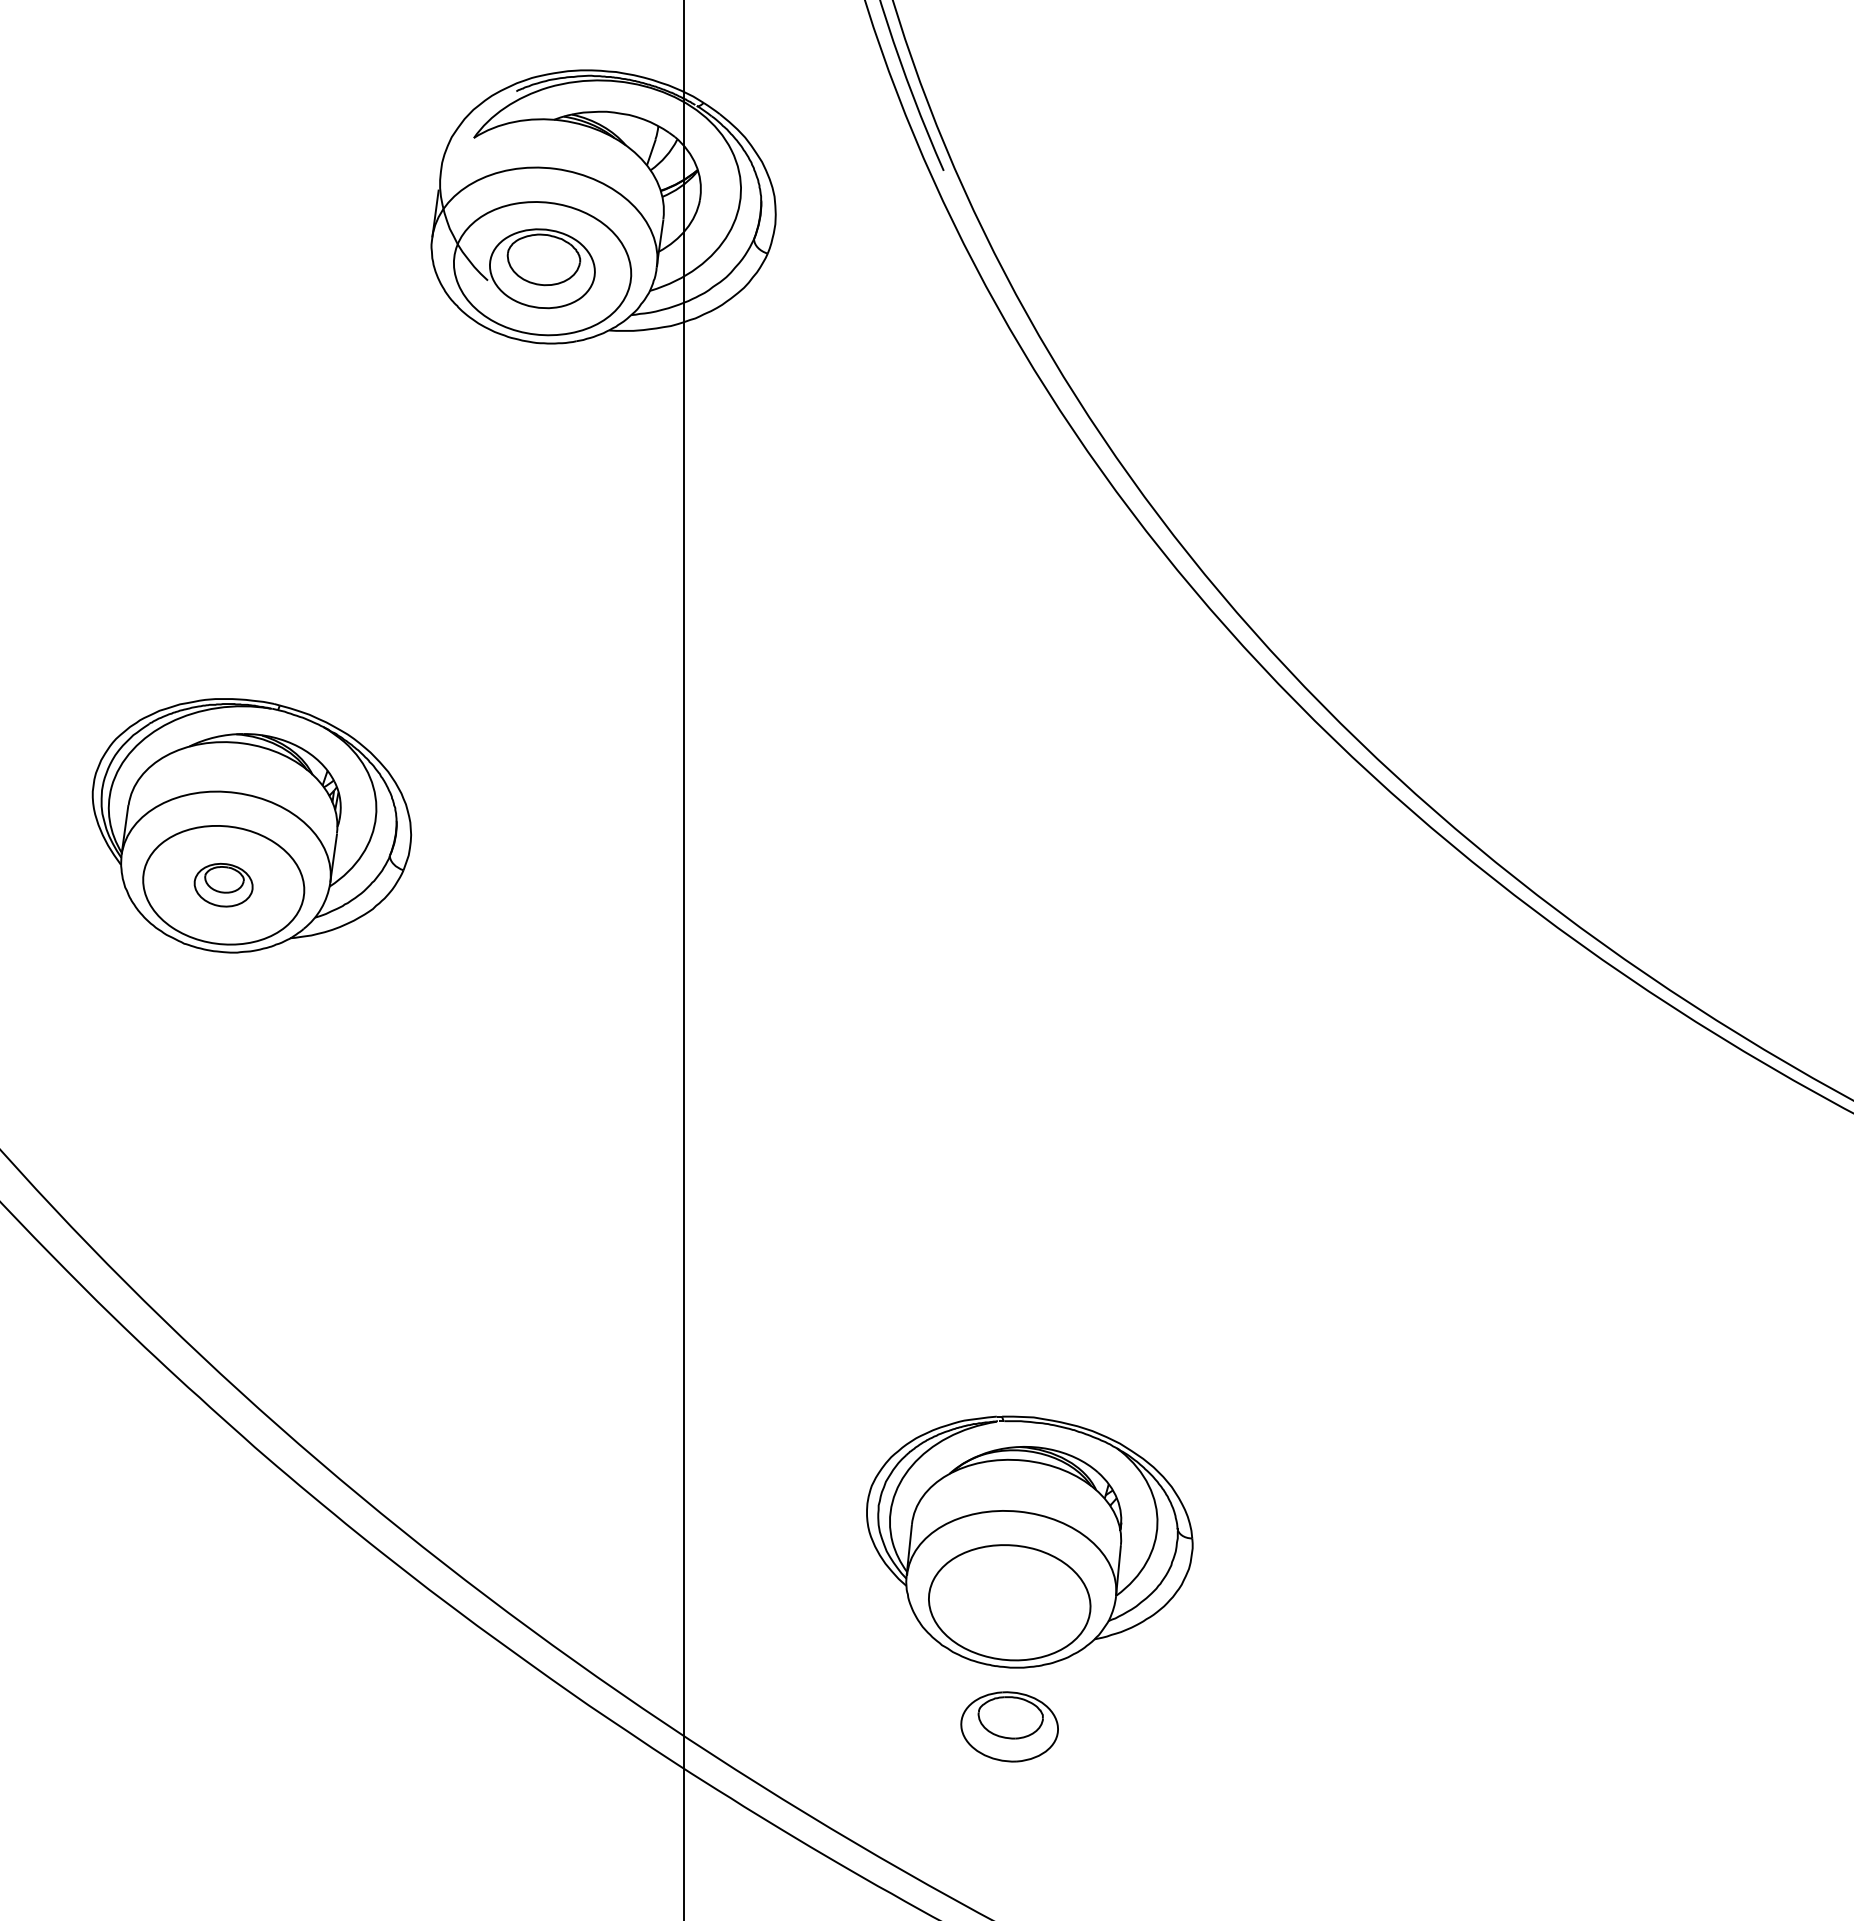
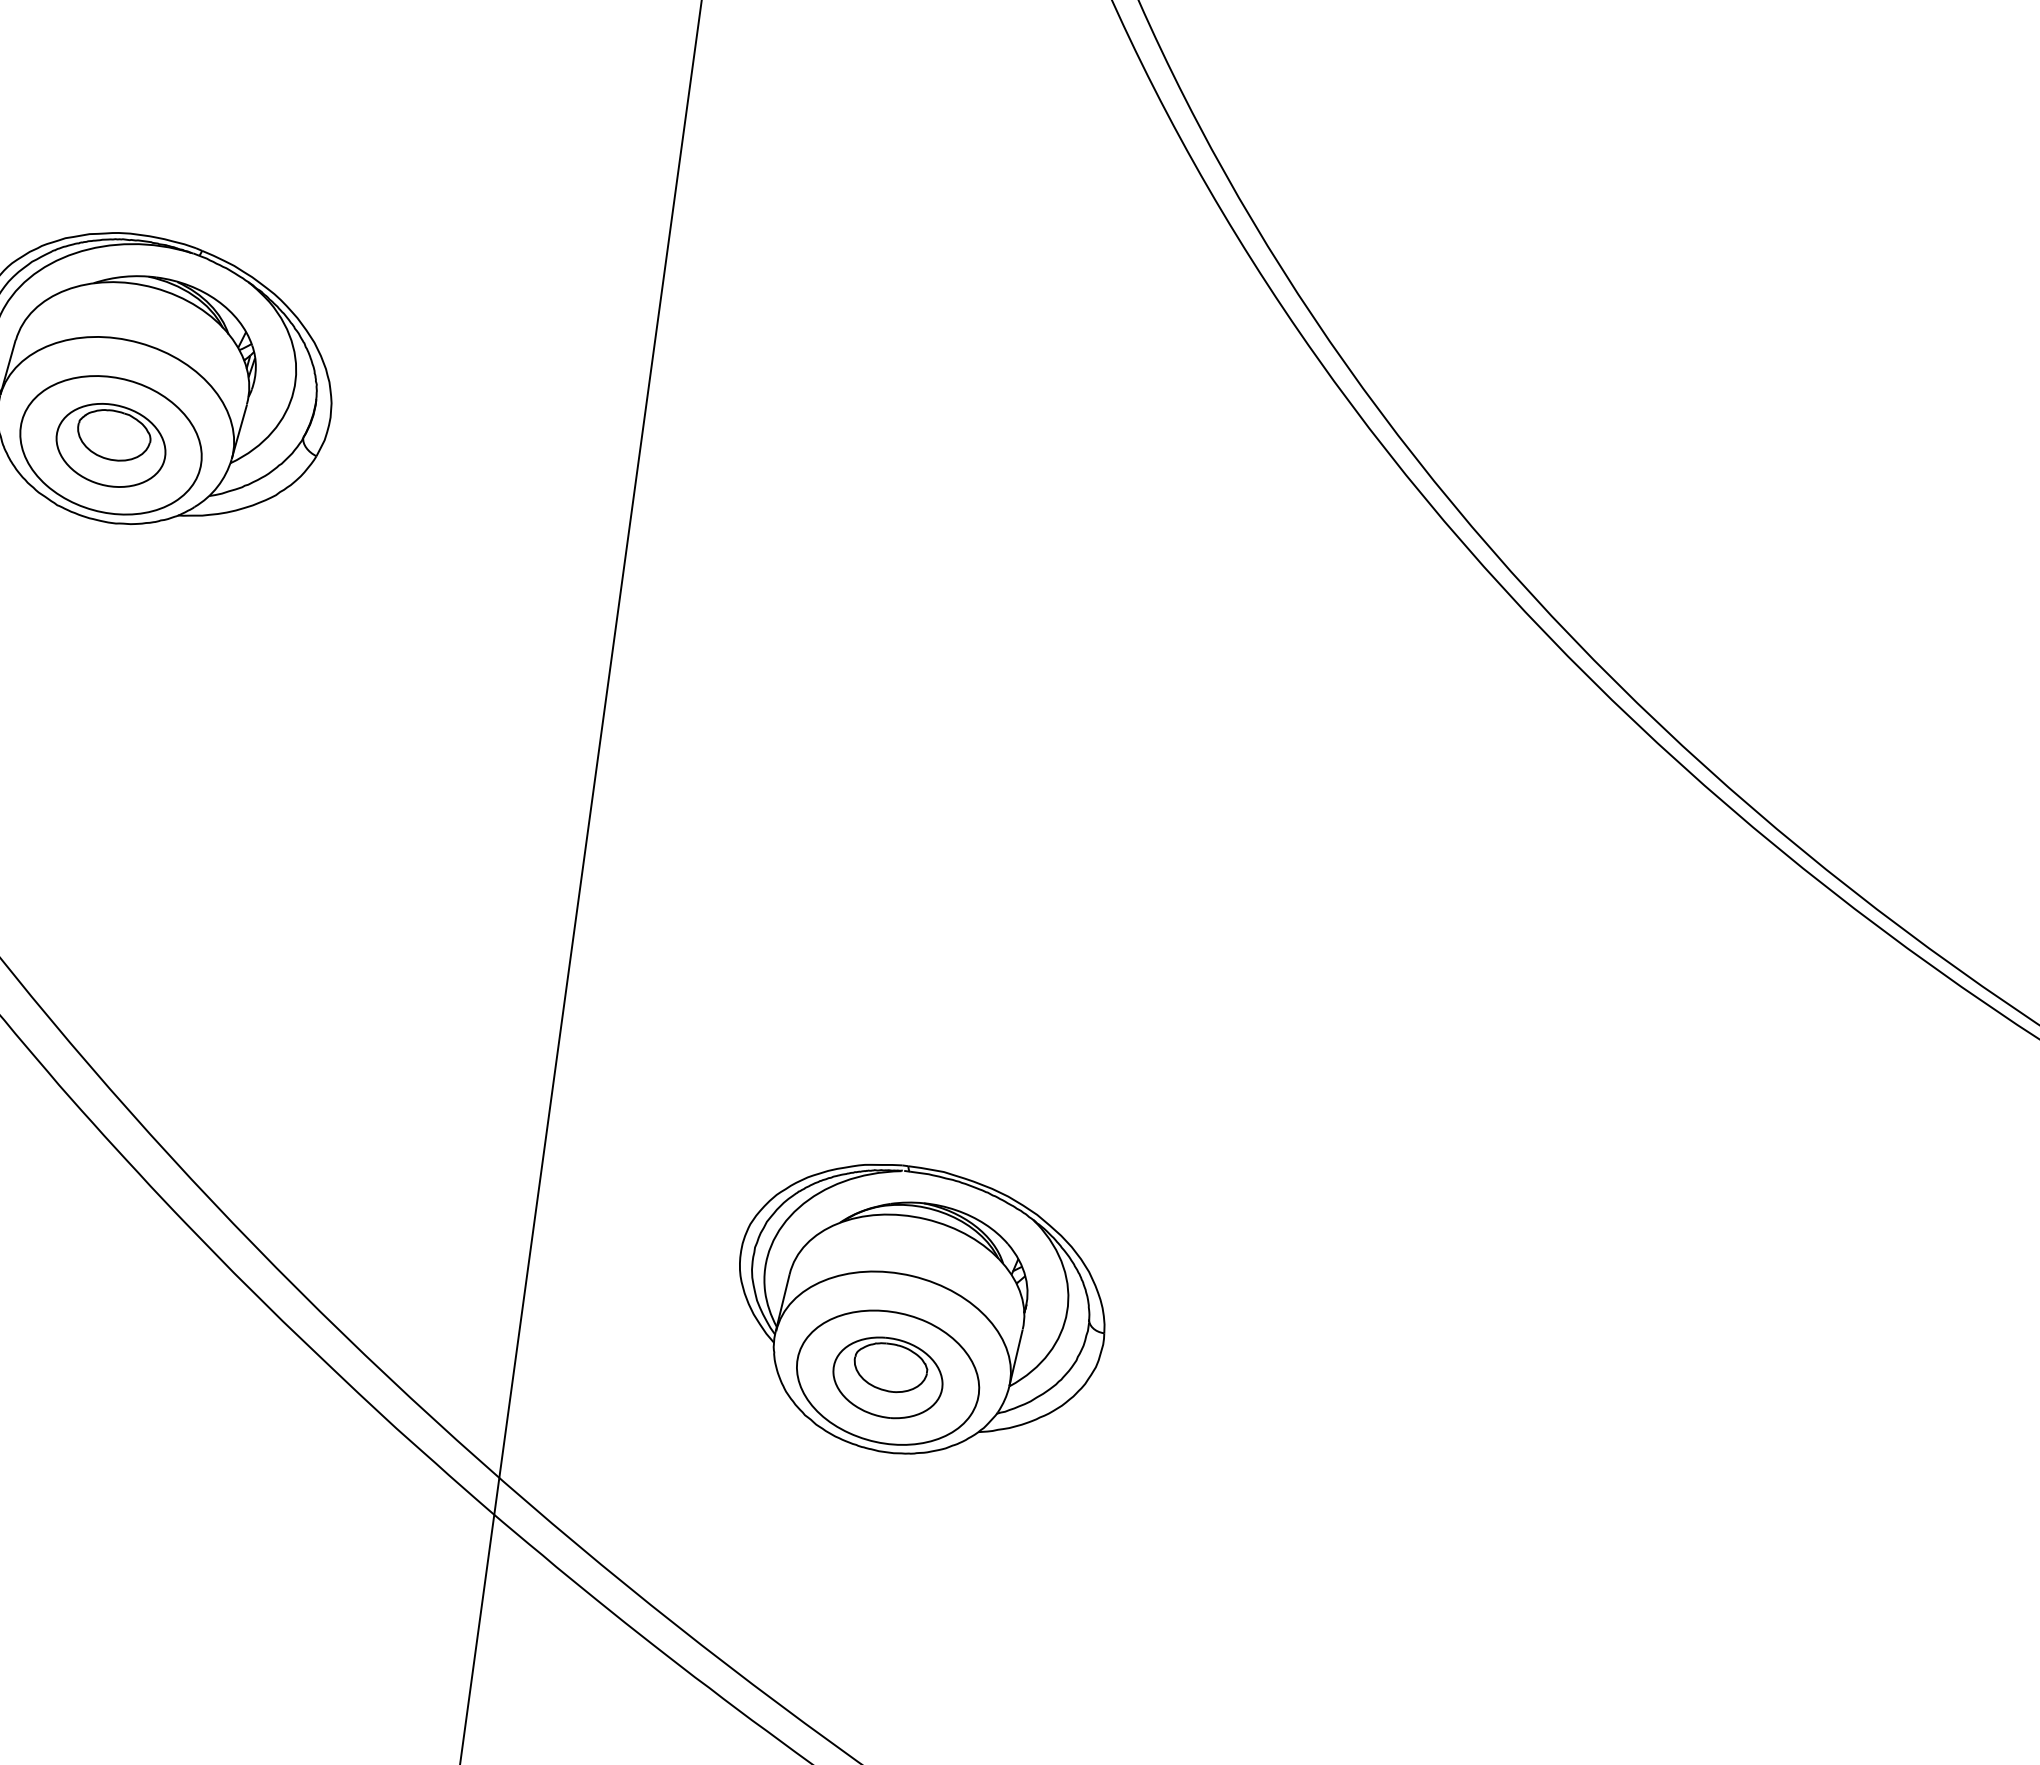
part: (223, 884) -> (110, 444), size x1.67
part: (1009, 1726) -> (887, 1377), moved

